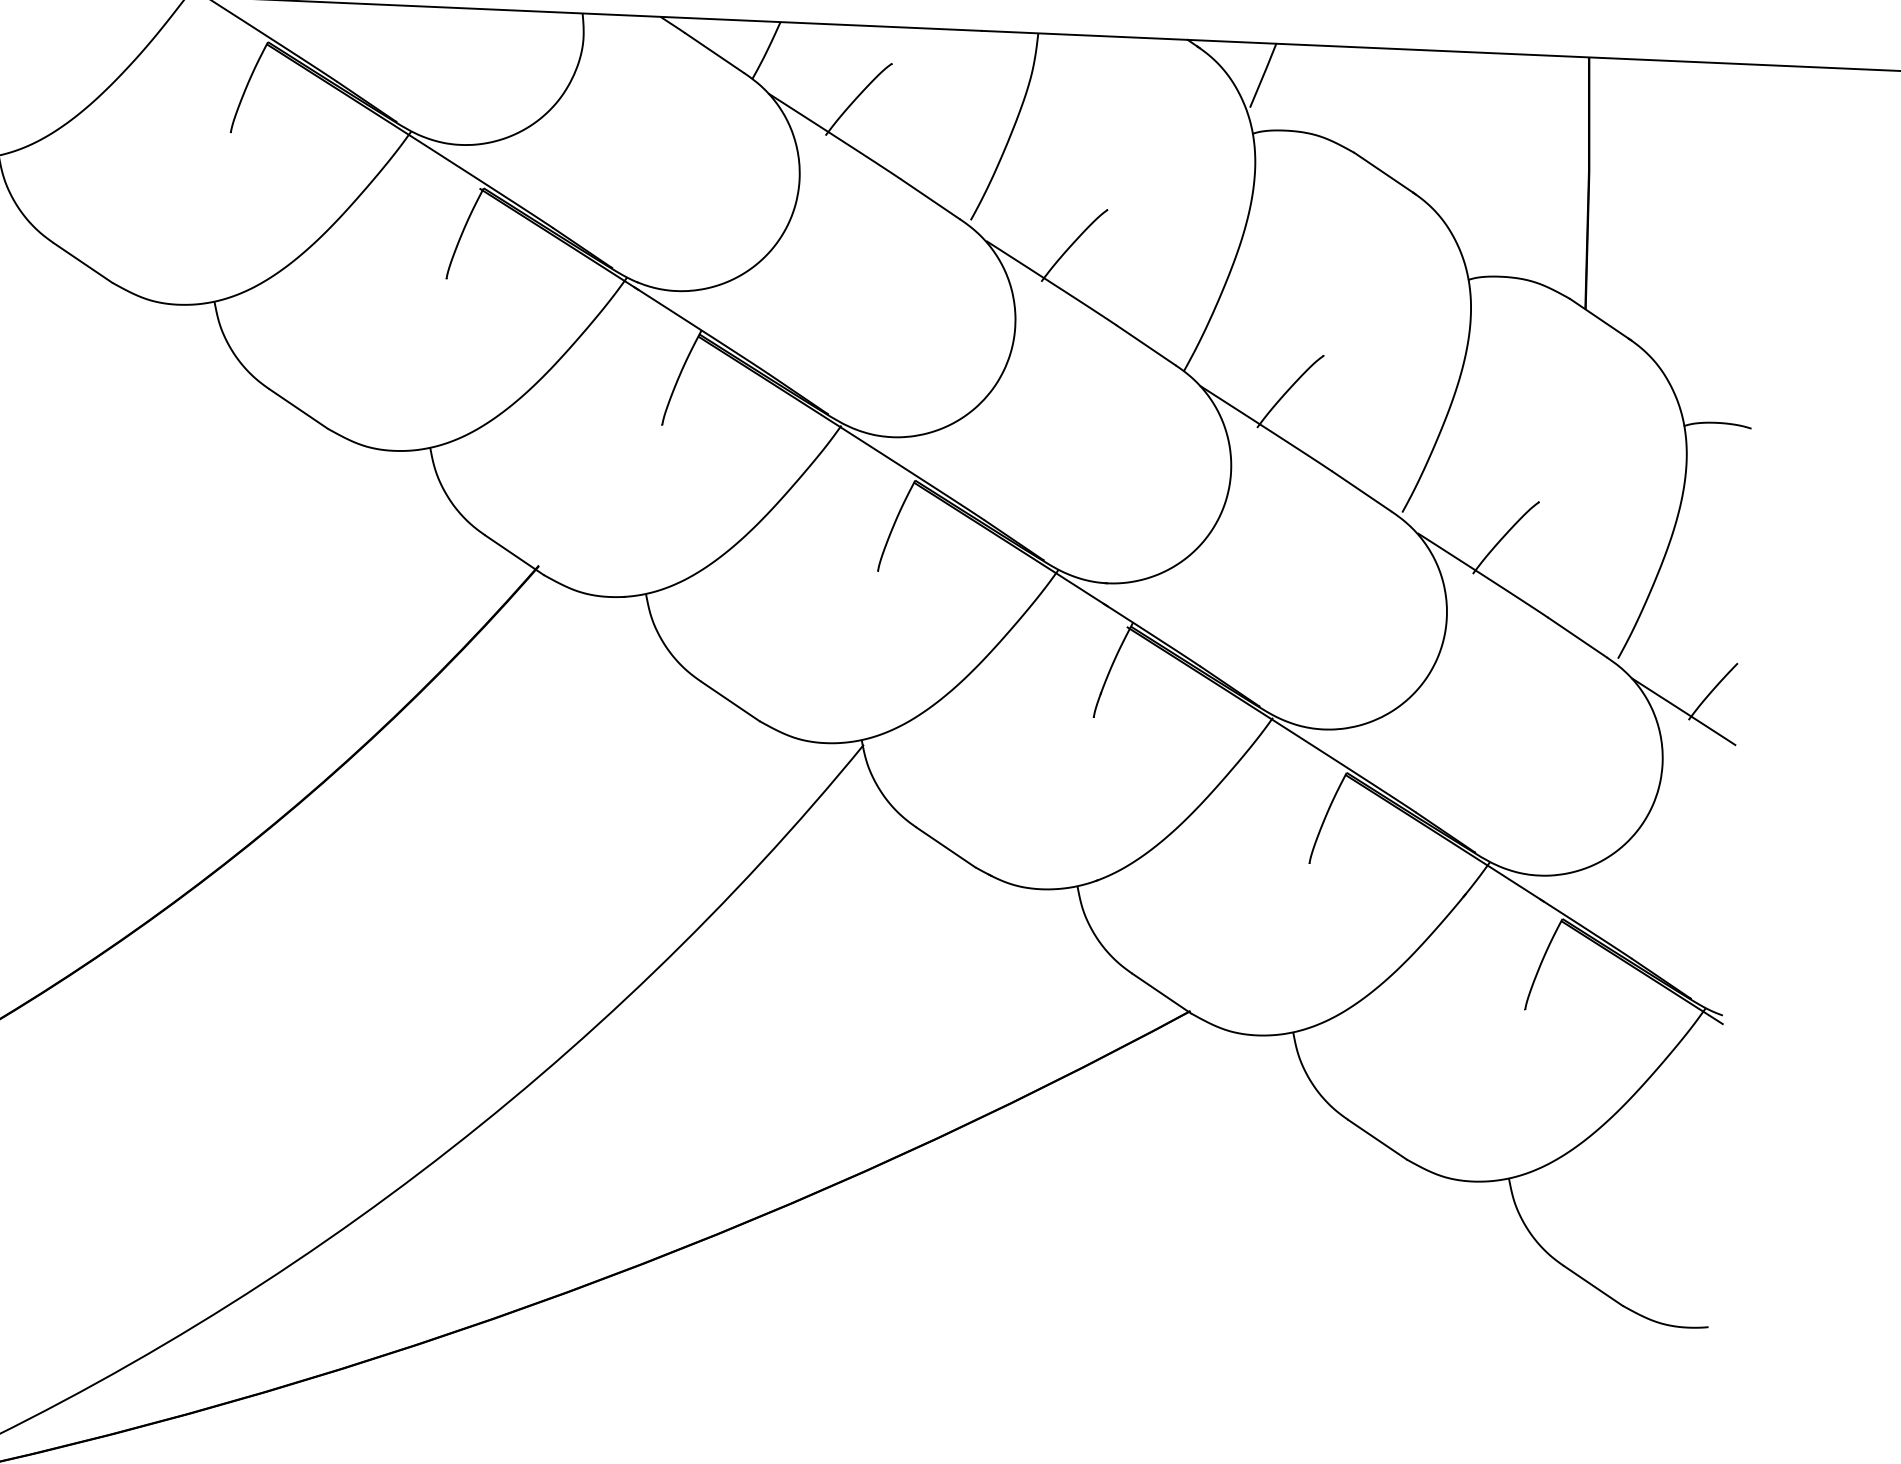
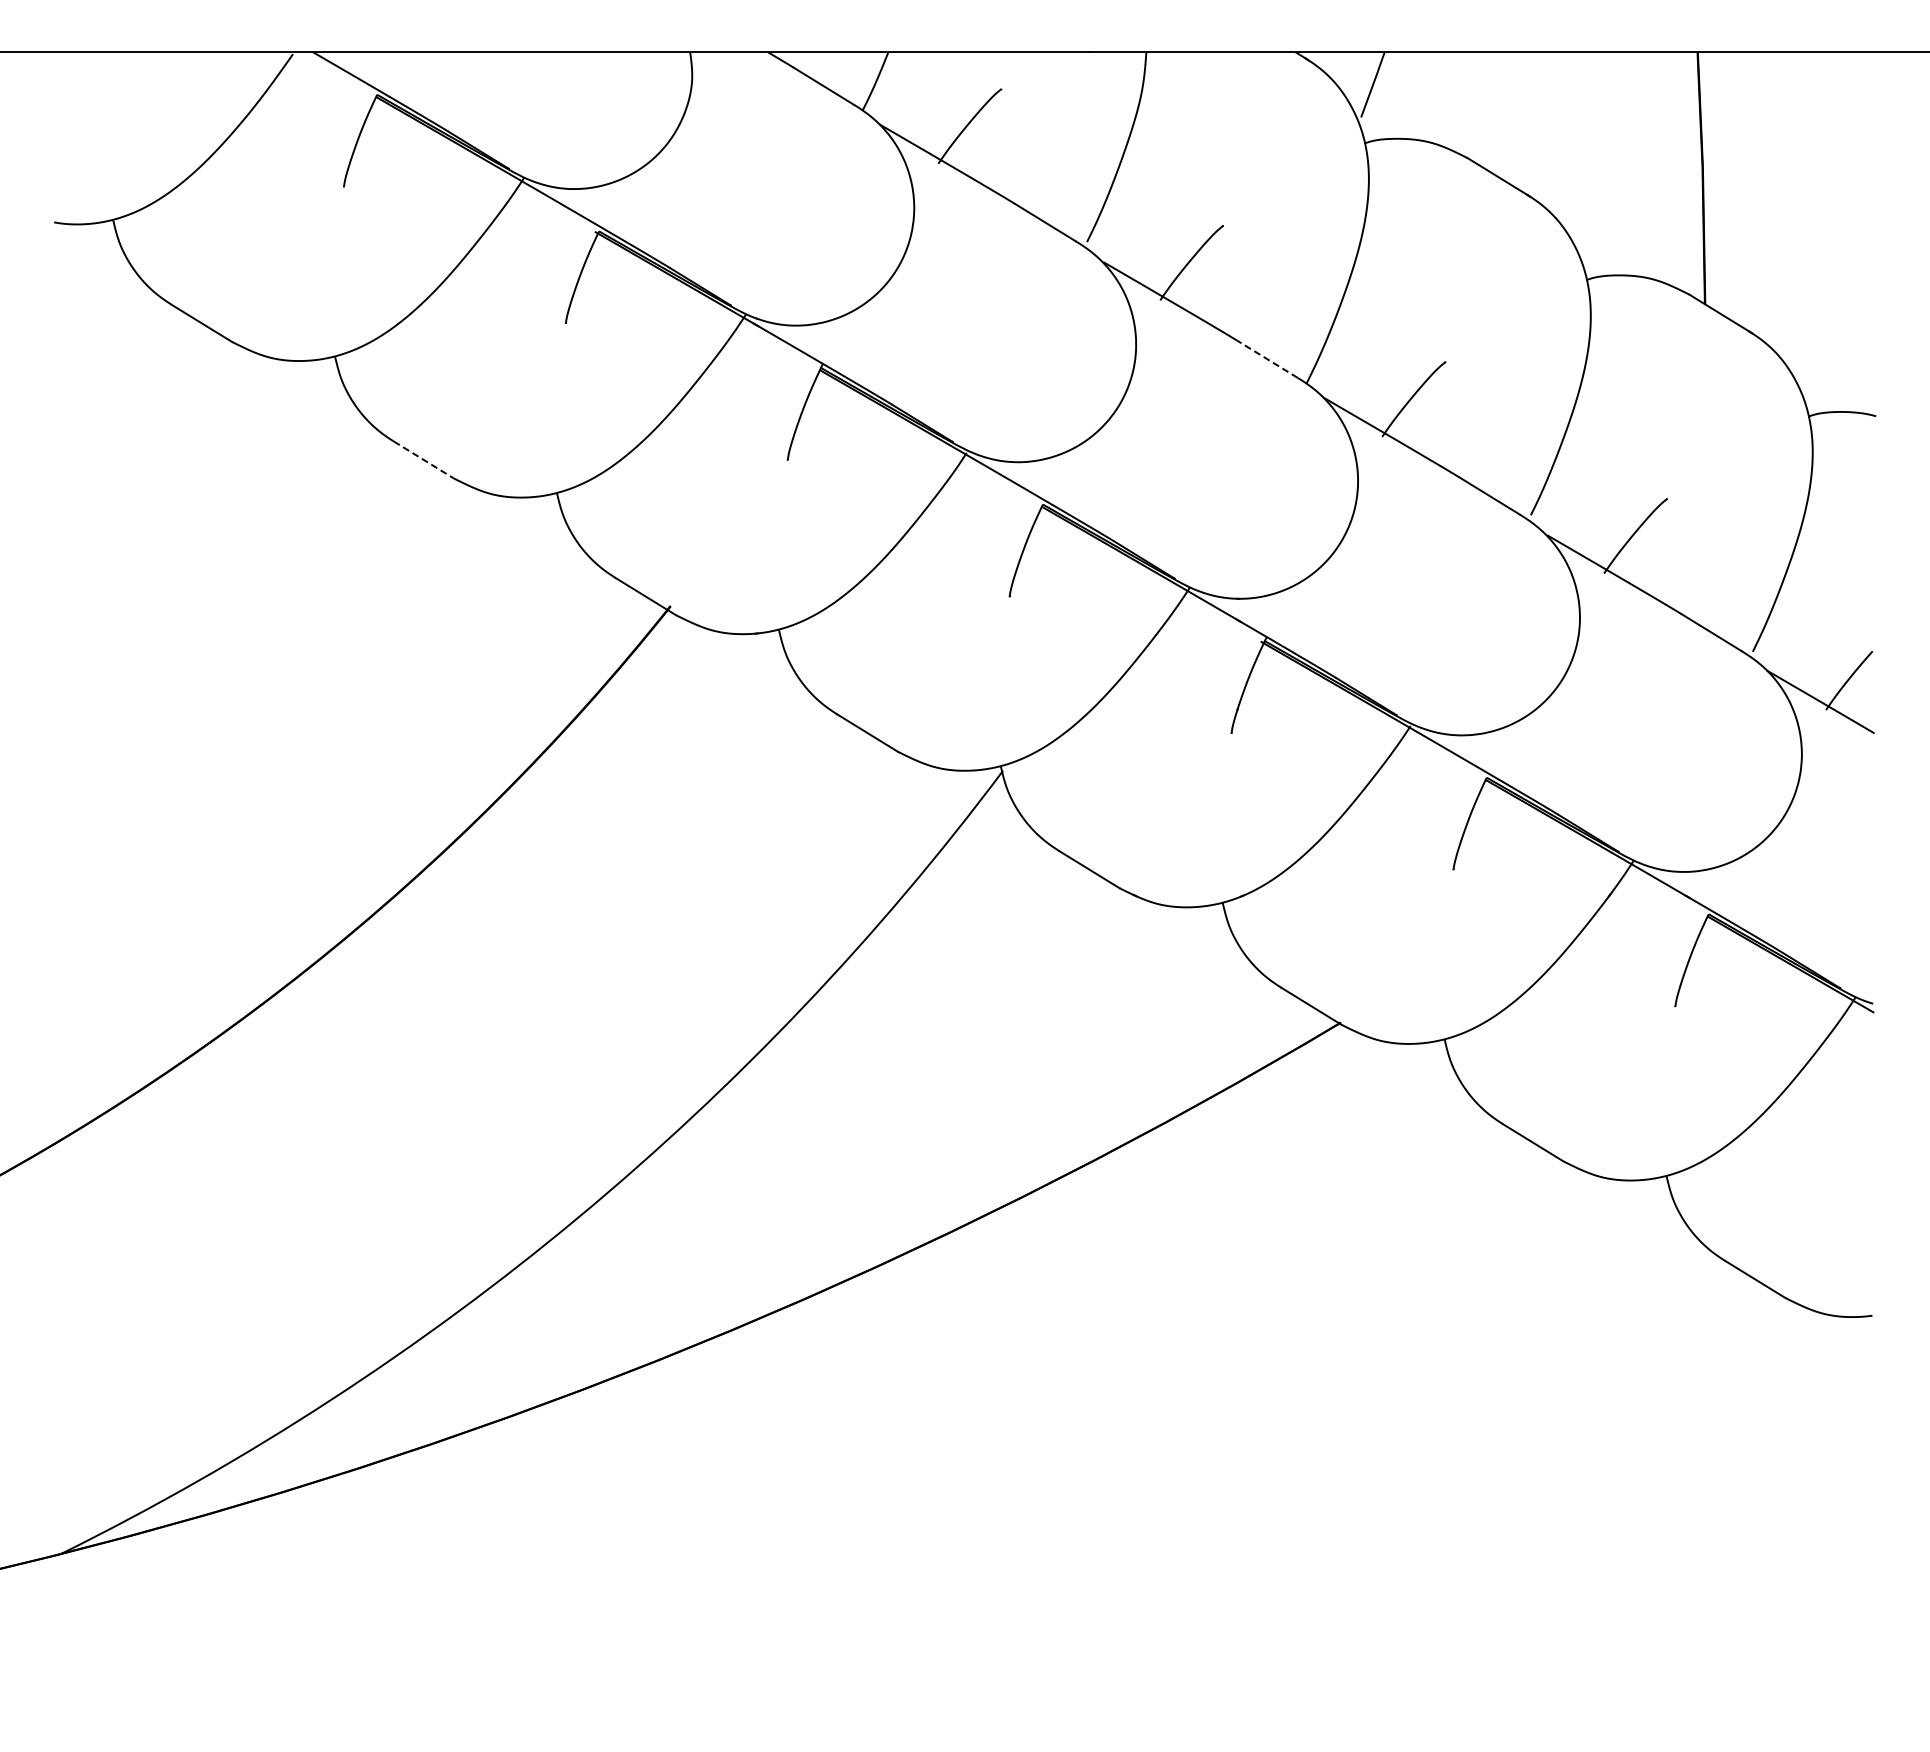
line: (1145, 345) -> (1267, 359), solid -> dashed
line: (299, 409) -> (424, 460), solid -> dashed

